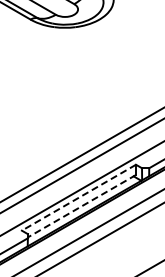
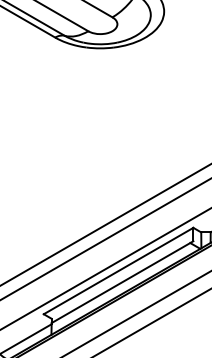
line: (78, 197) -> (117, 270), dashed -> solid
line: (81, 206) -> (121, 282), dashed -> solid

